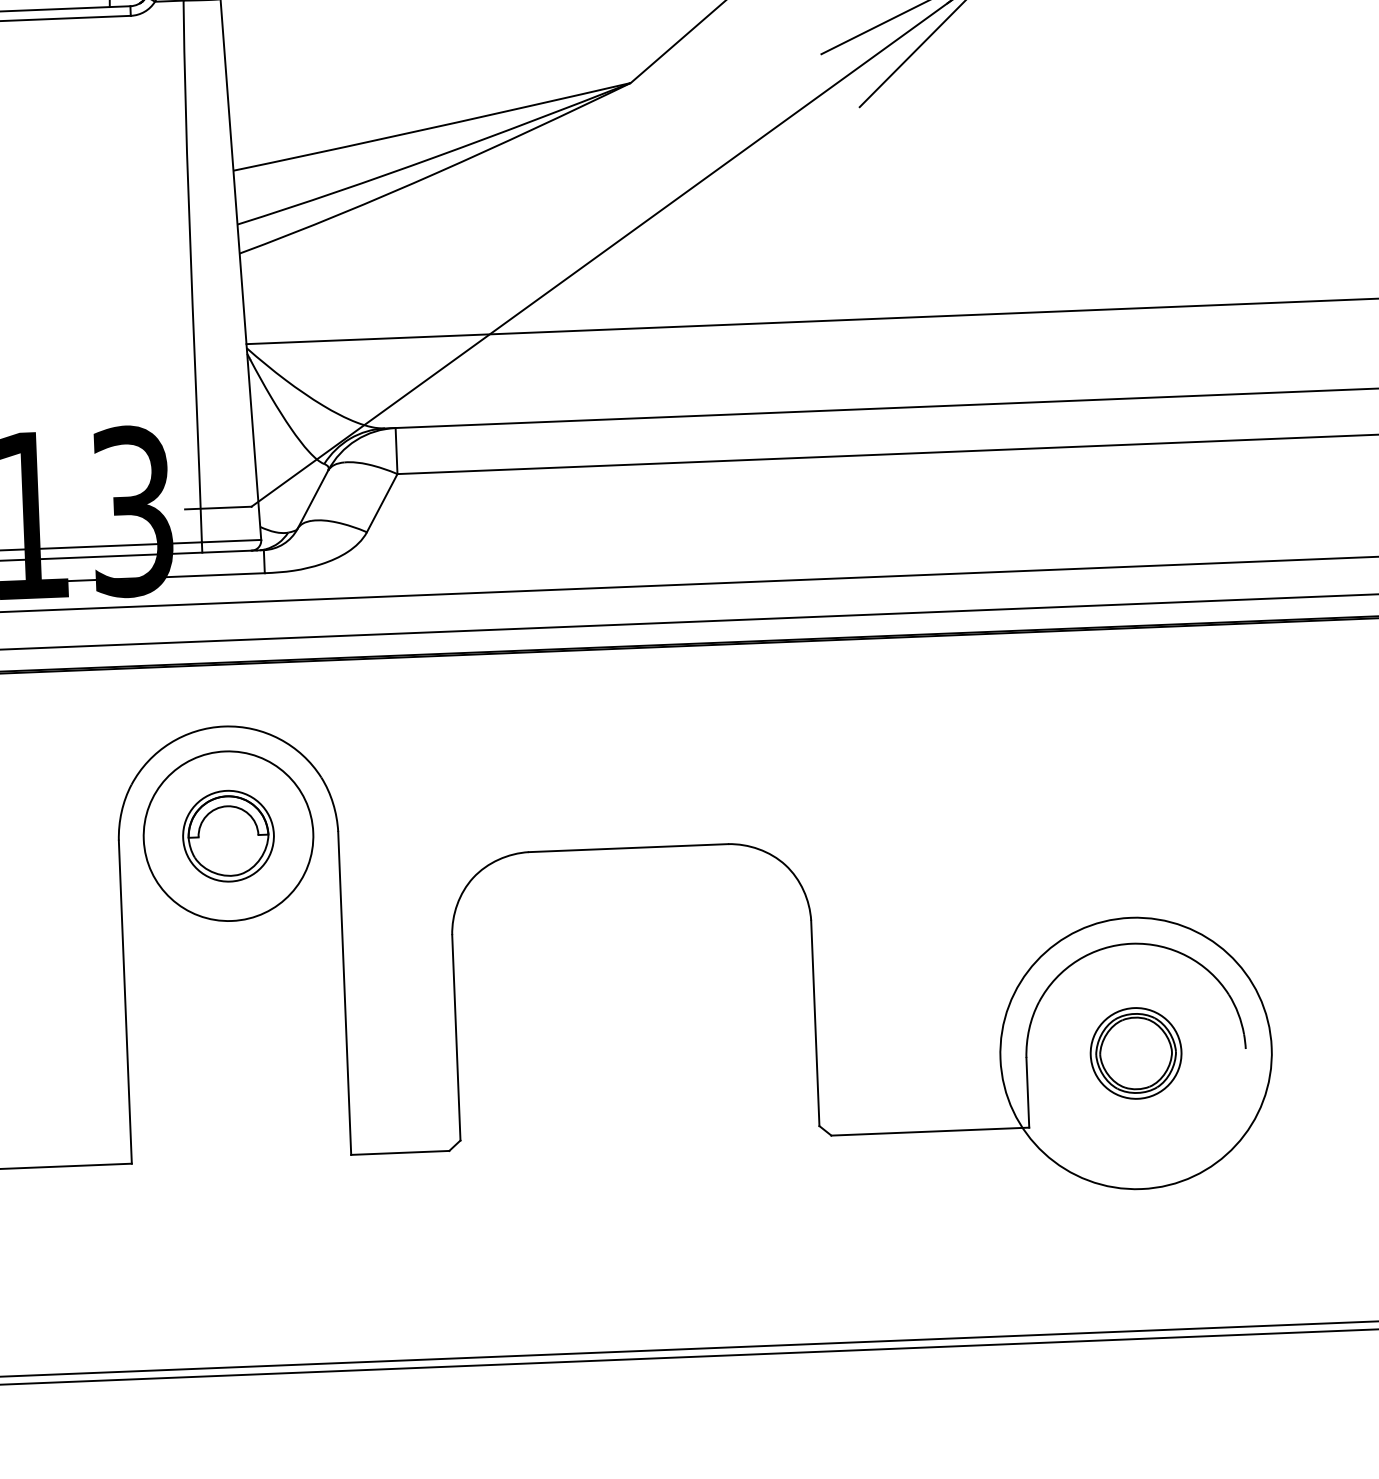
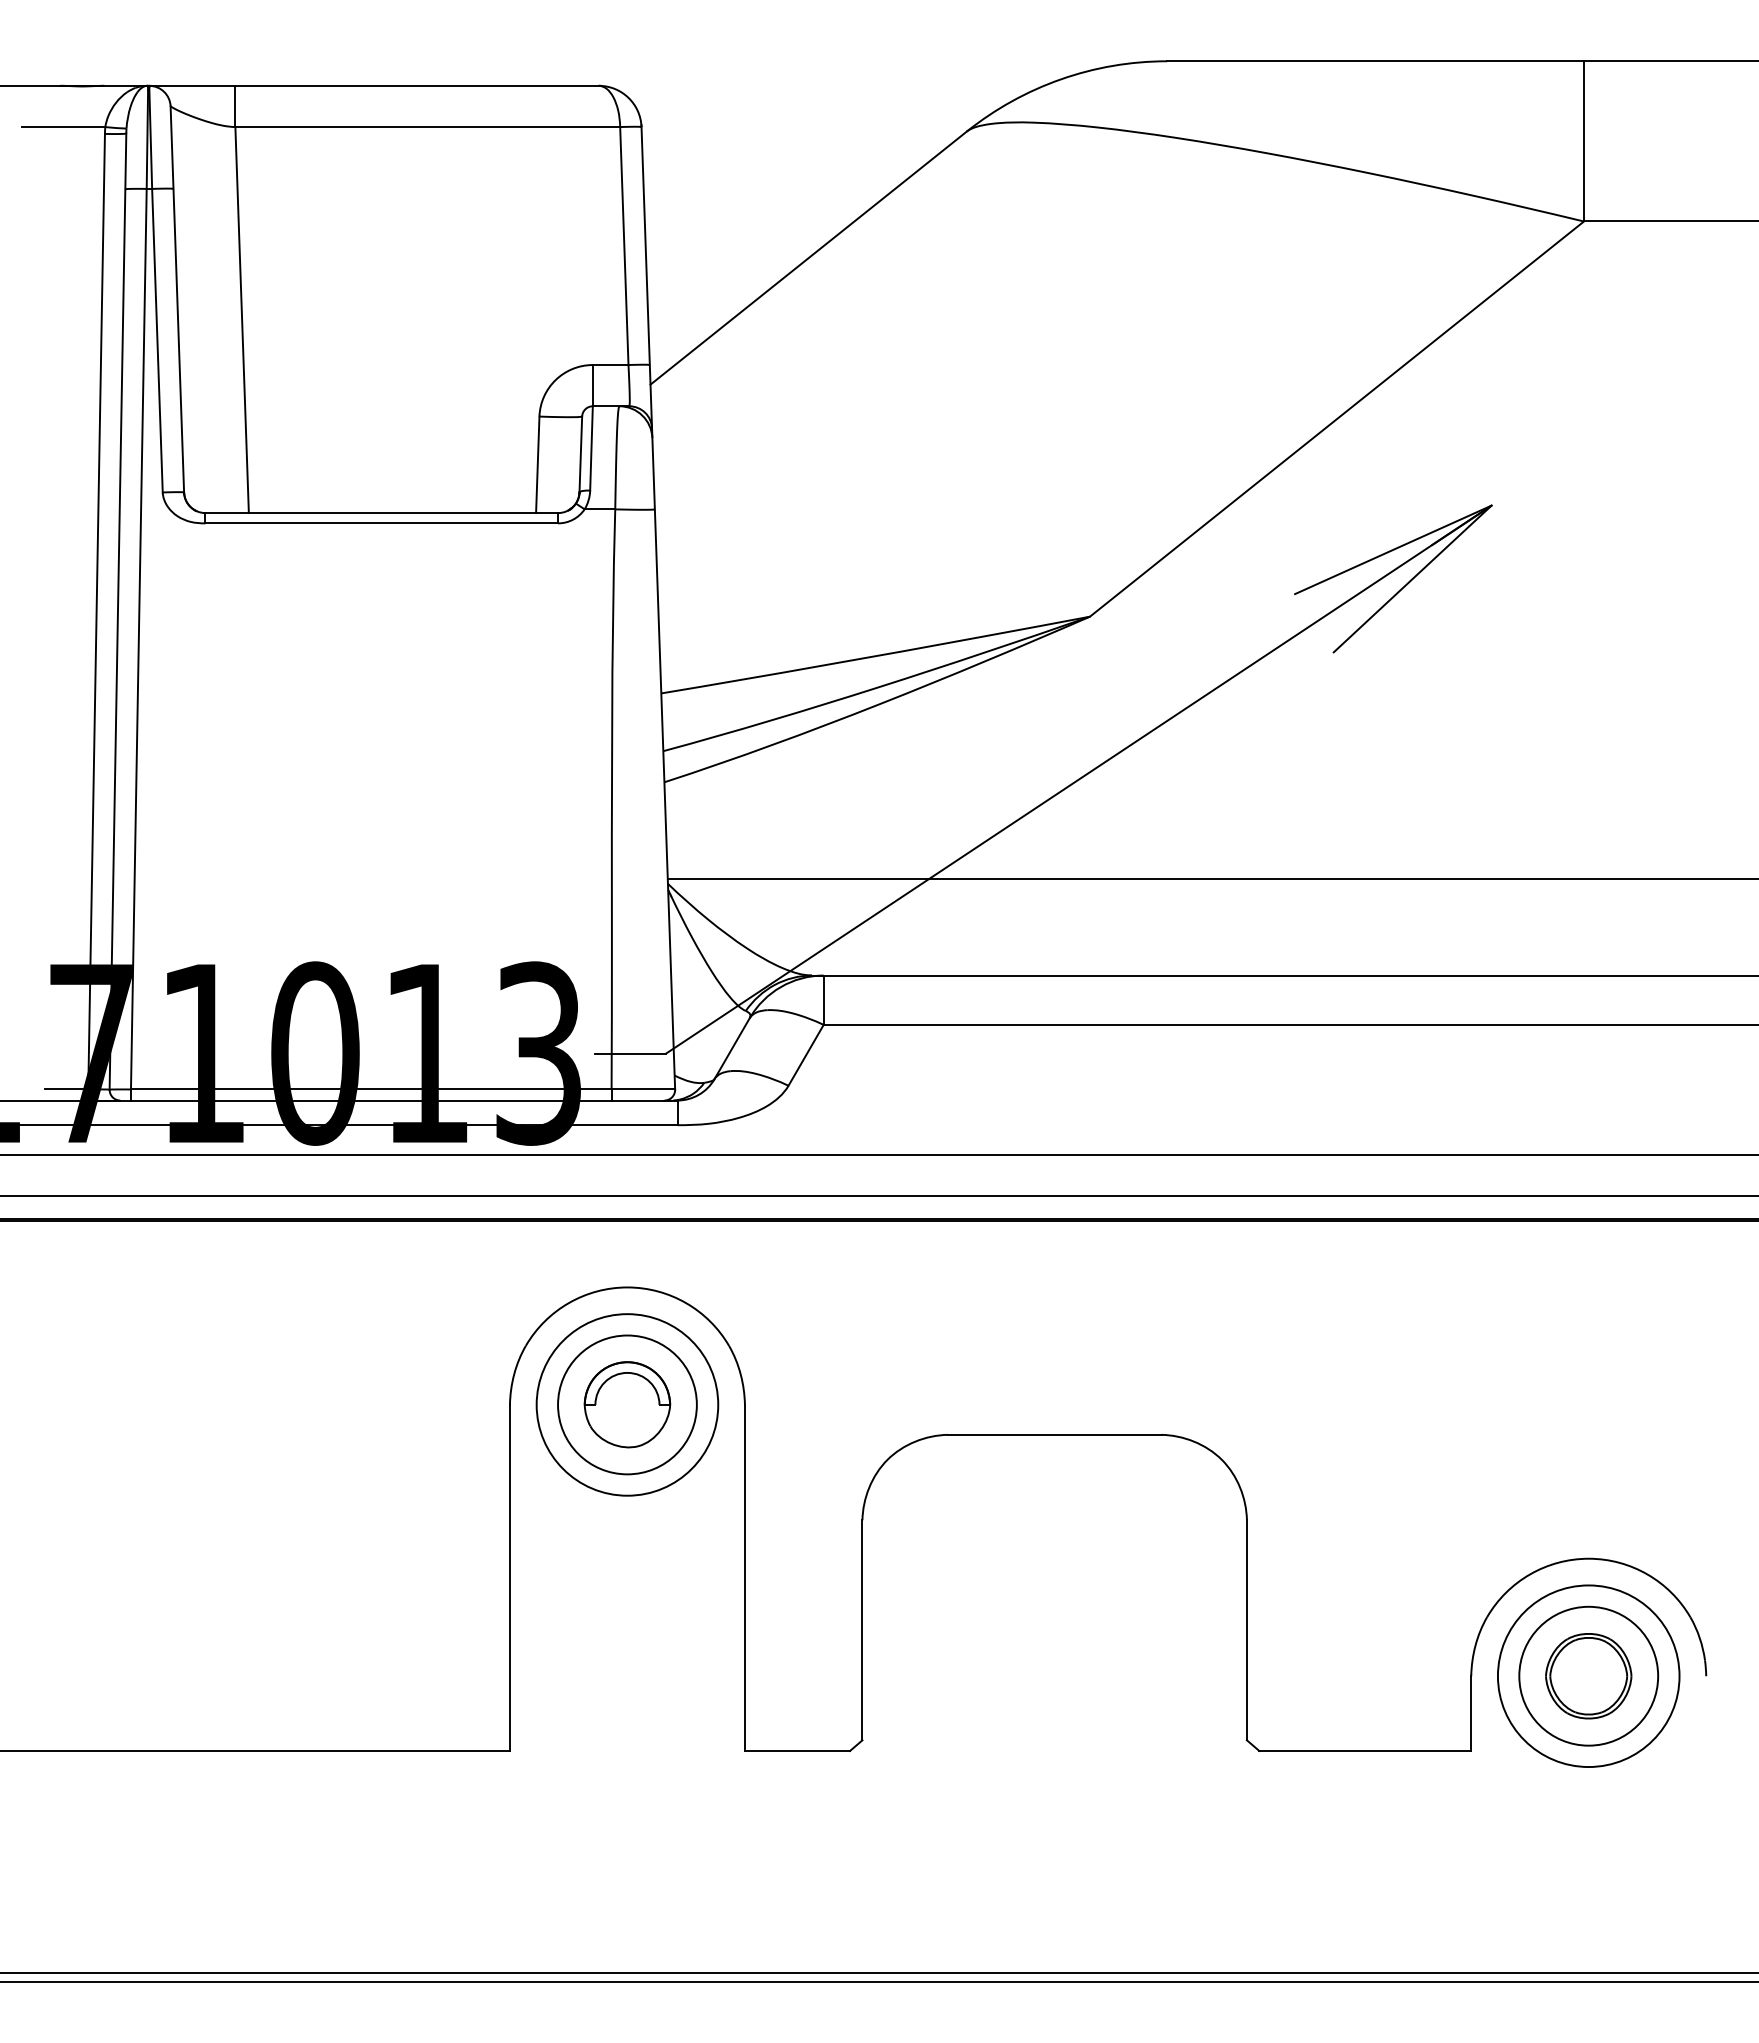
circle: (228, 835) -> (627, 1404), size x1.43
circle: (1135, 1052) -> (1588, 1675), size x1.43
circle: (1135, 1053) -> (1588, 1676), size x0.62

